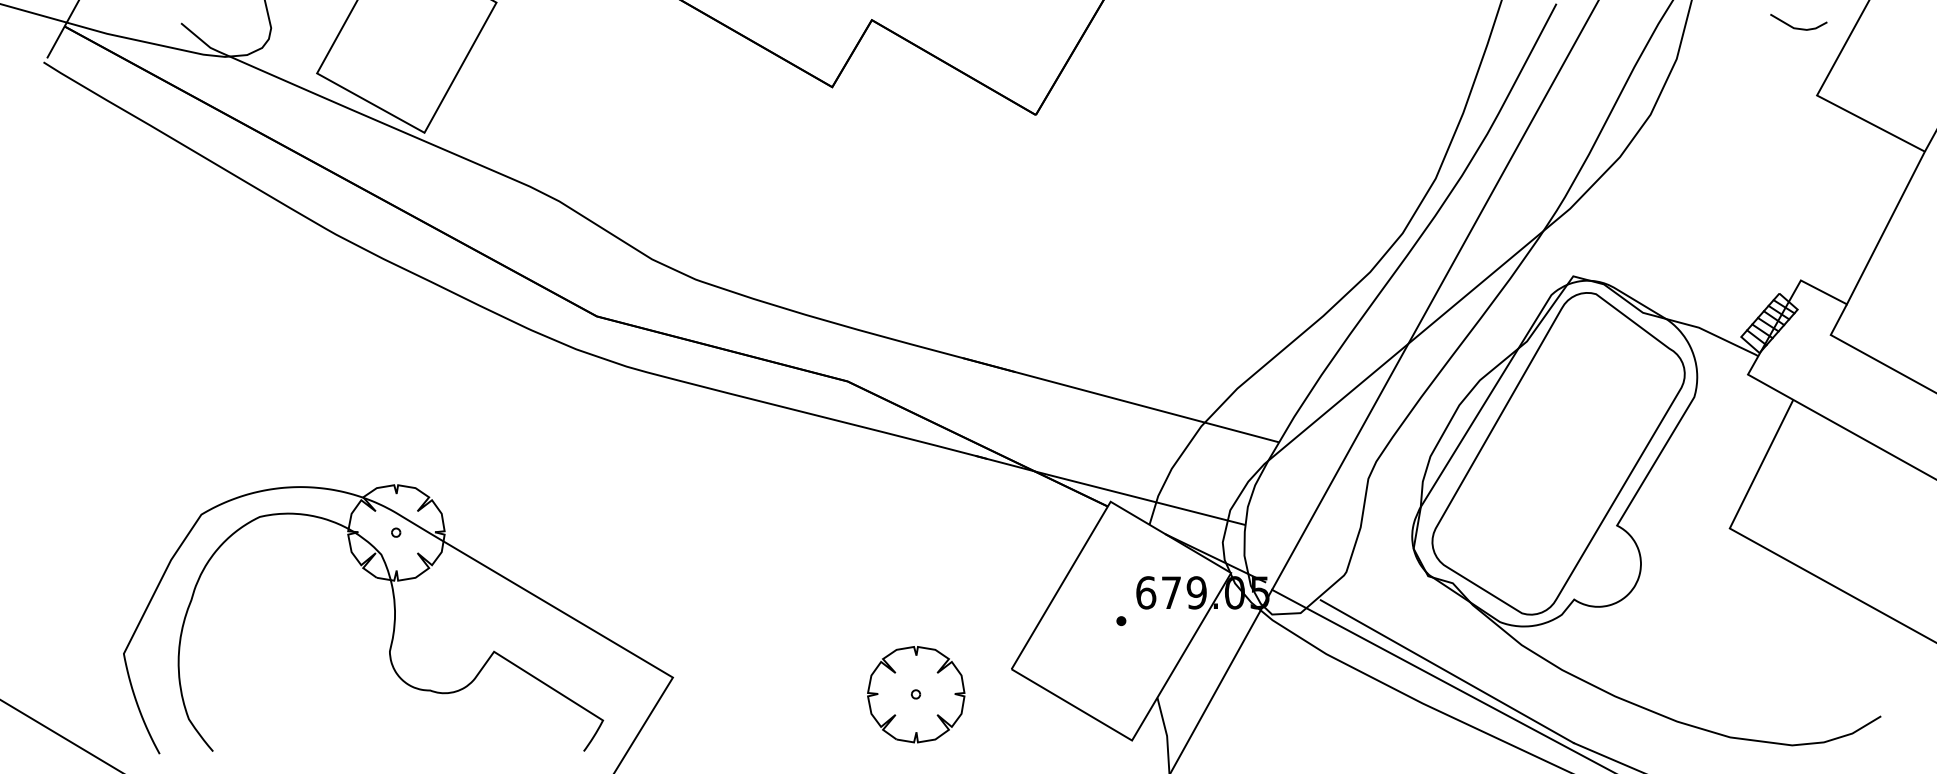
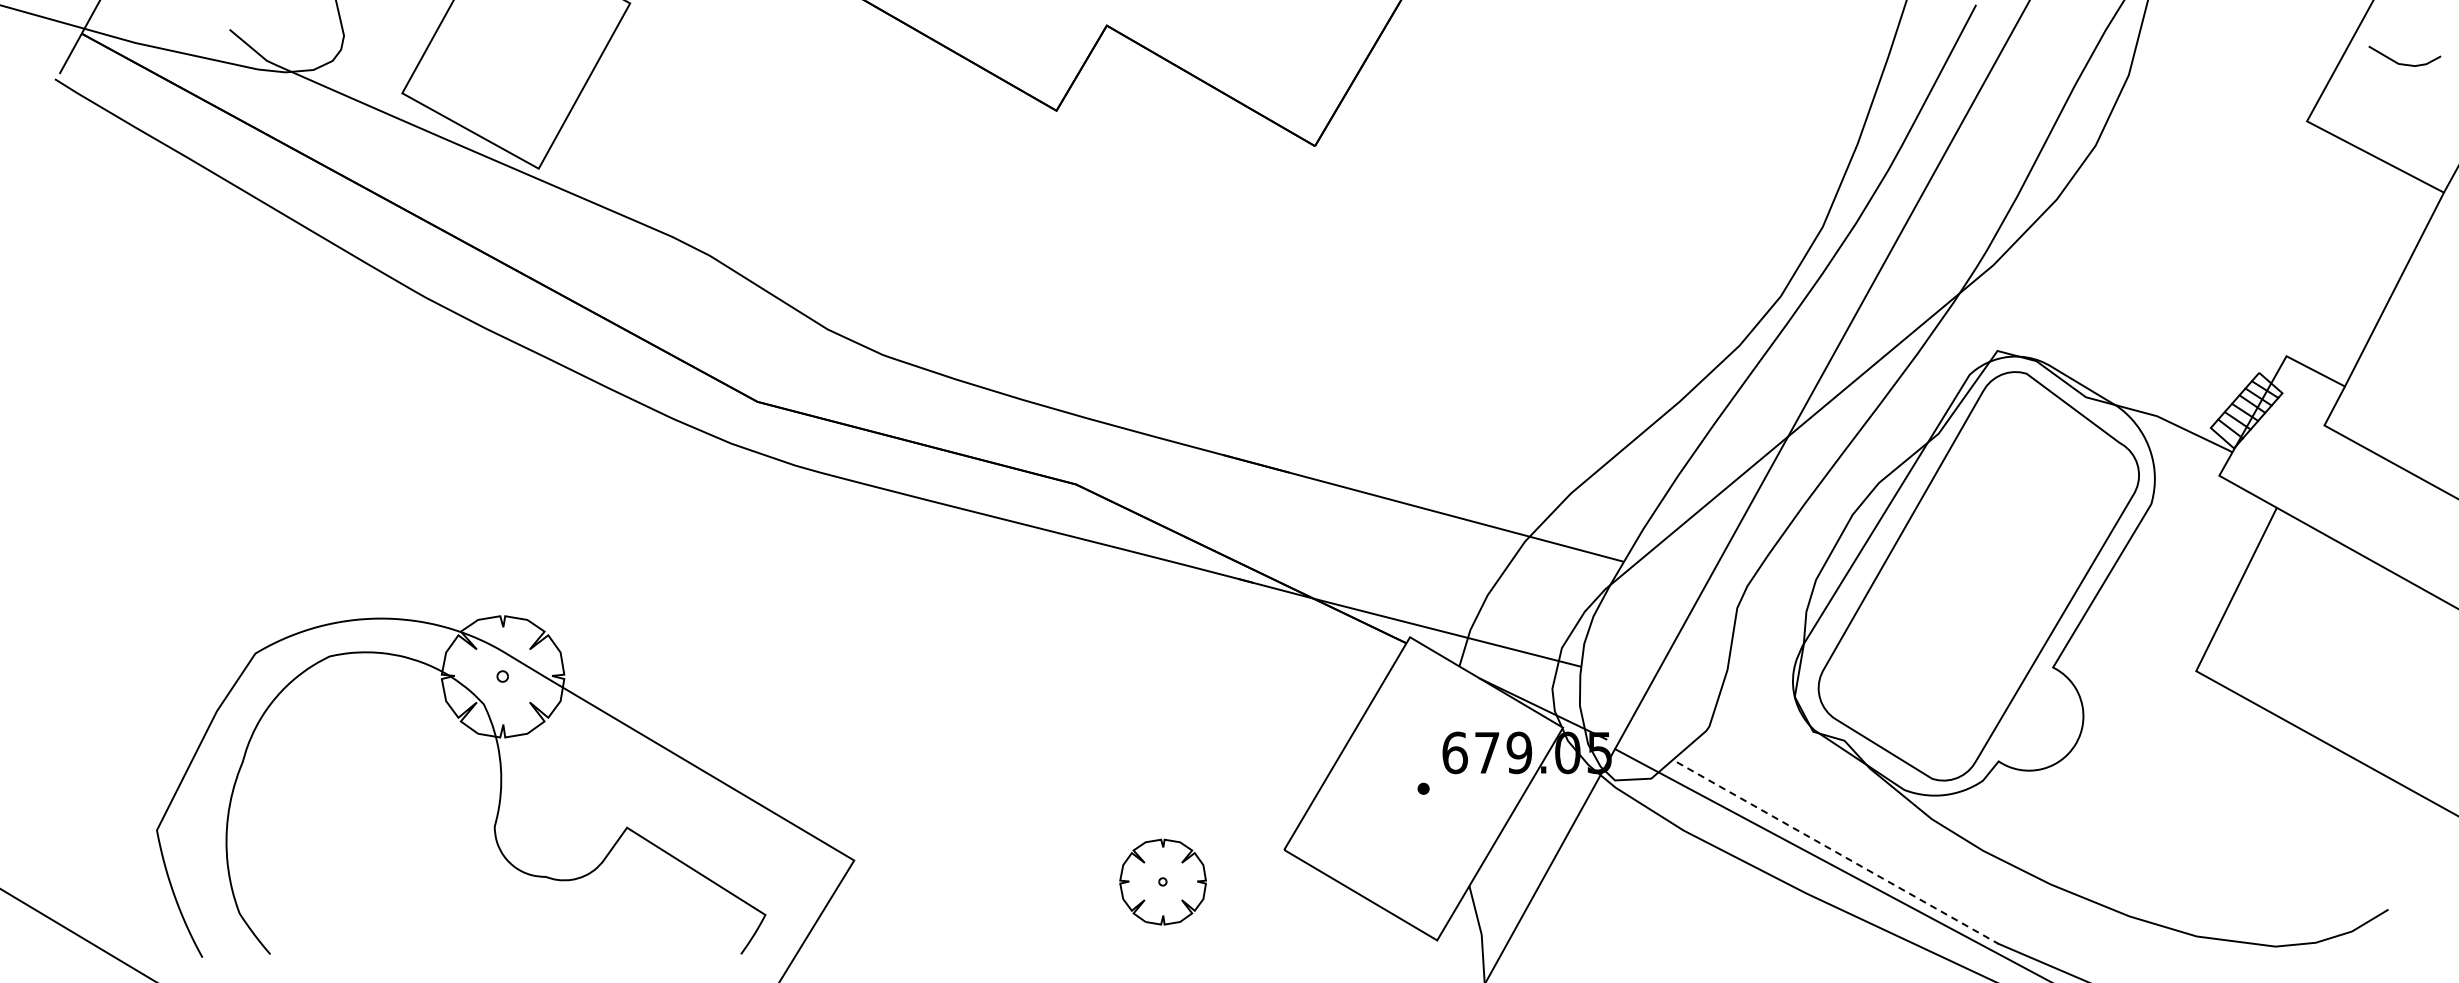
line: (1798, 27) -> (2404, 63), moved
line: (1447, 671) -> (1837, 852), solid -> dashed
part: (915, 694) -> (1162, 881), size x0.7

